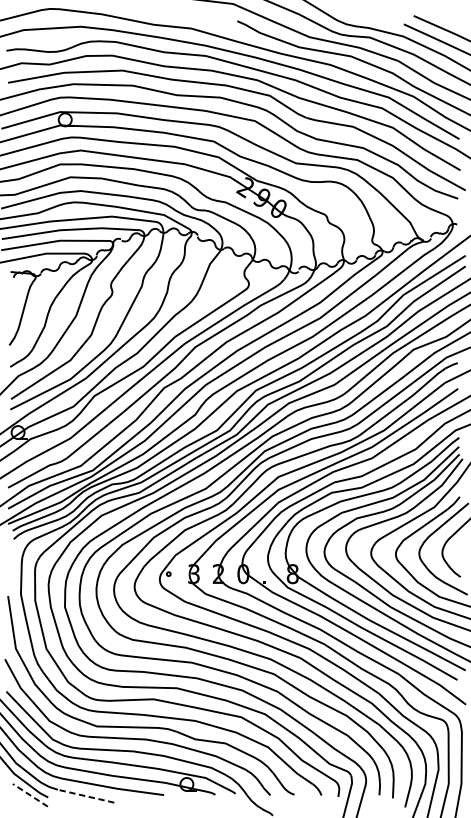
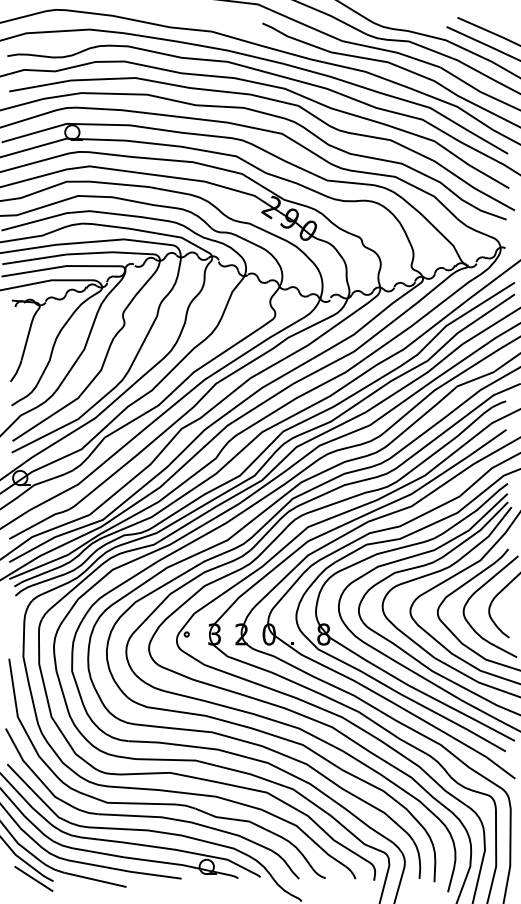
line: (30, 794) -> (33, 878), dashed -> solid
line: (86, 795) -> (95, 879), dashed -> solid

